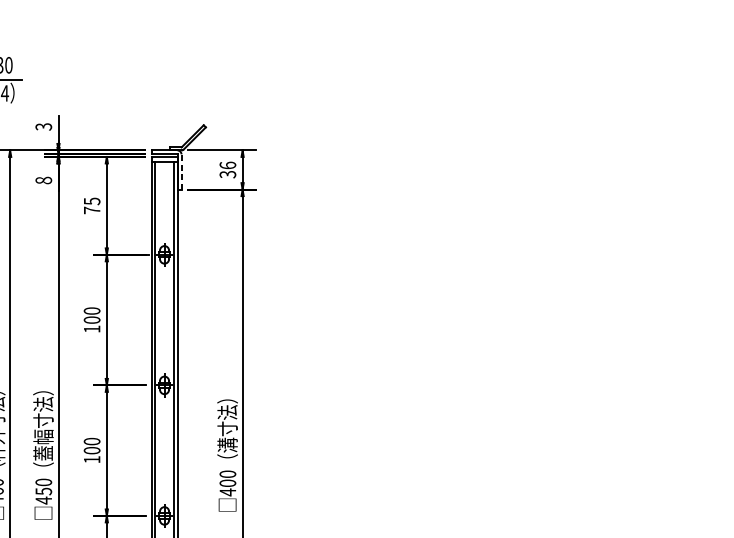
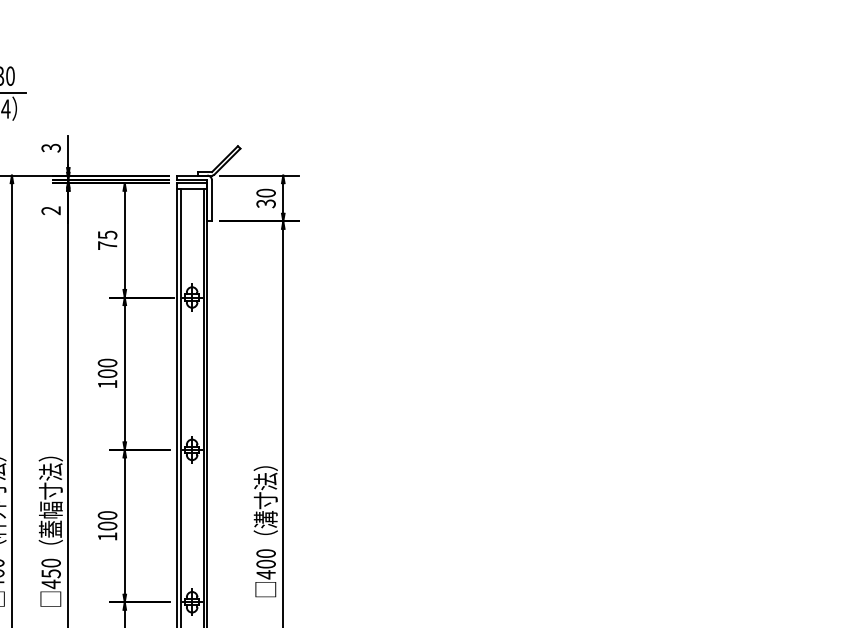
text: (227, 164) -> (265, 192), 36 -> 30
line: (181, 171) -> (211, 200), dashed -> solid
text: (43, 180) -> (50, 210), 8 -> 2

